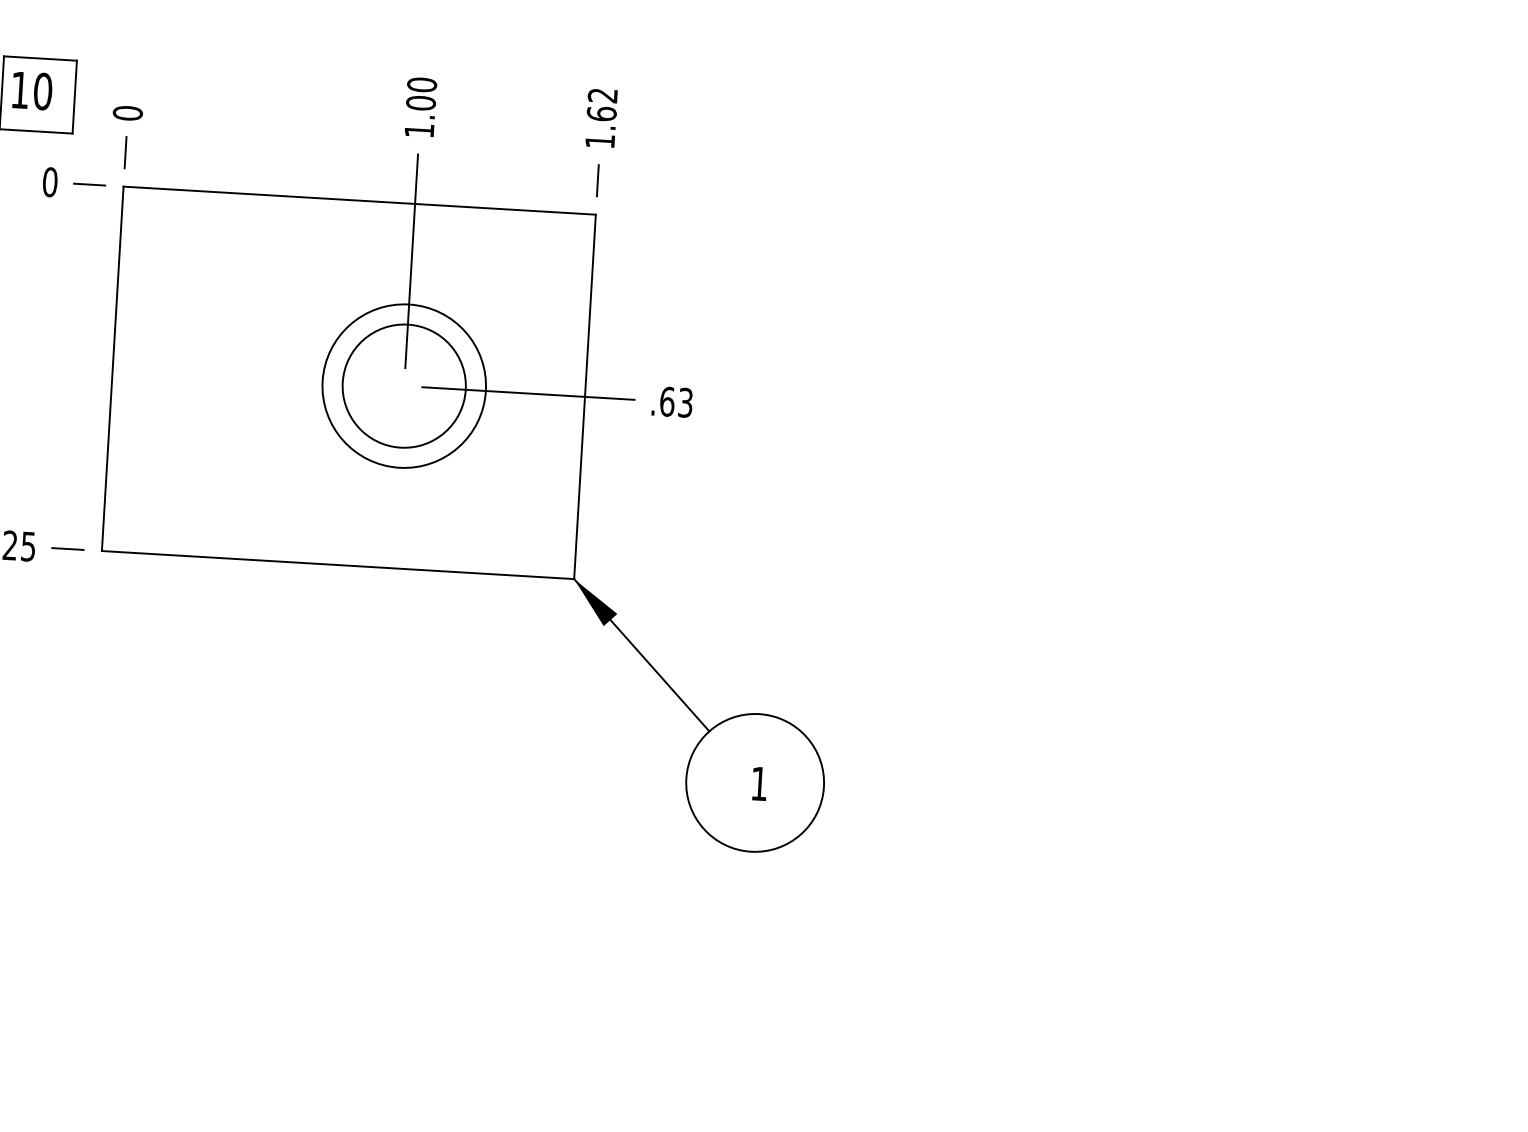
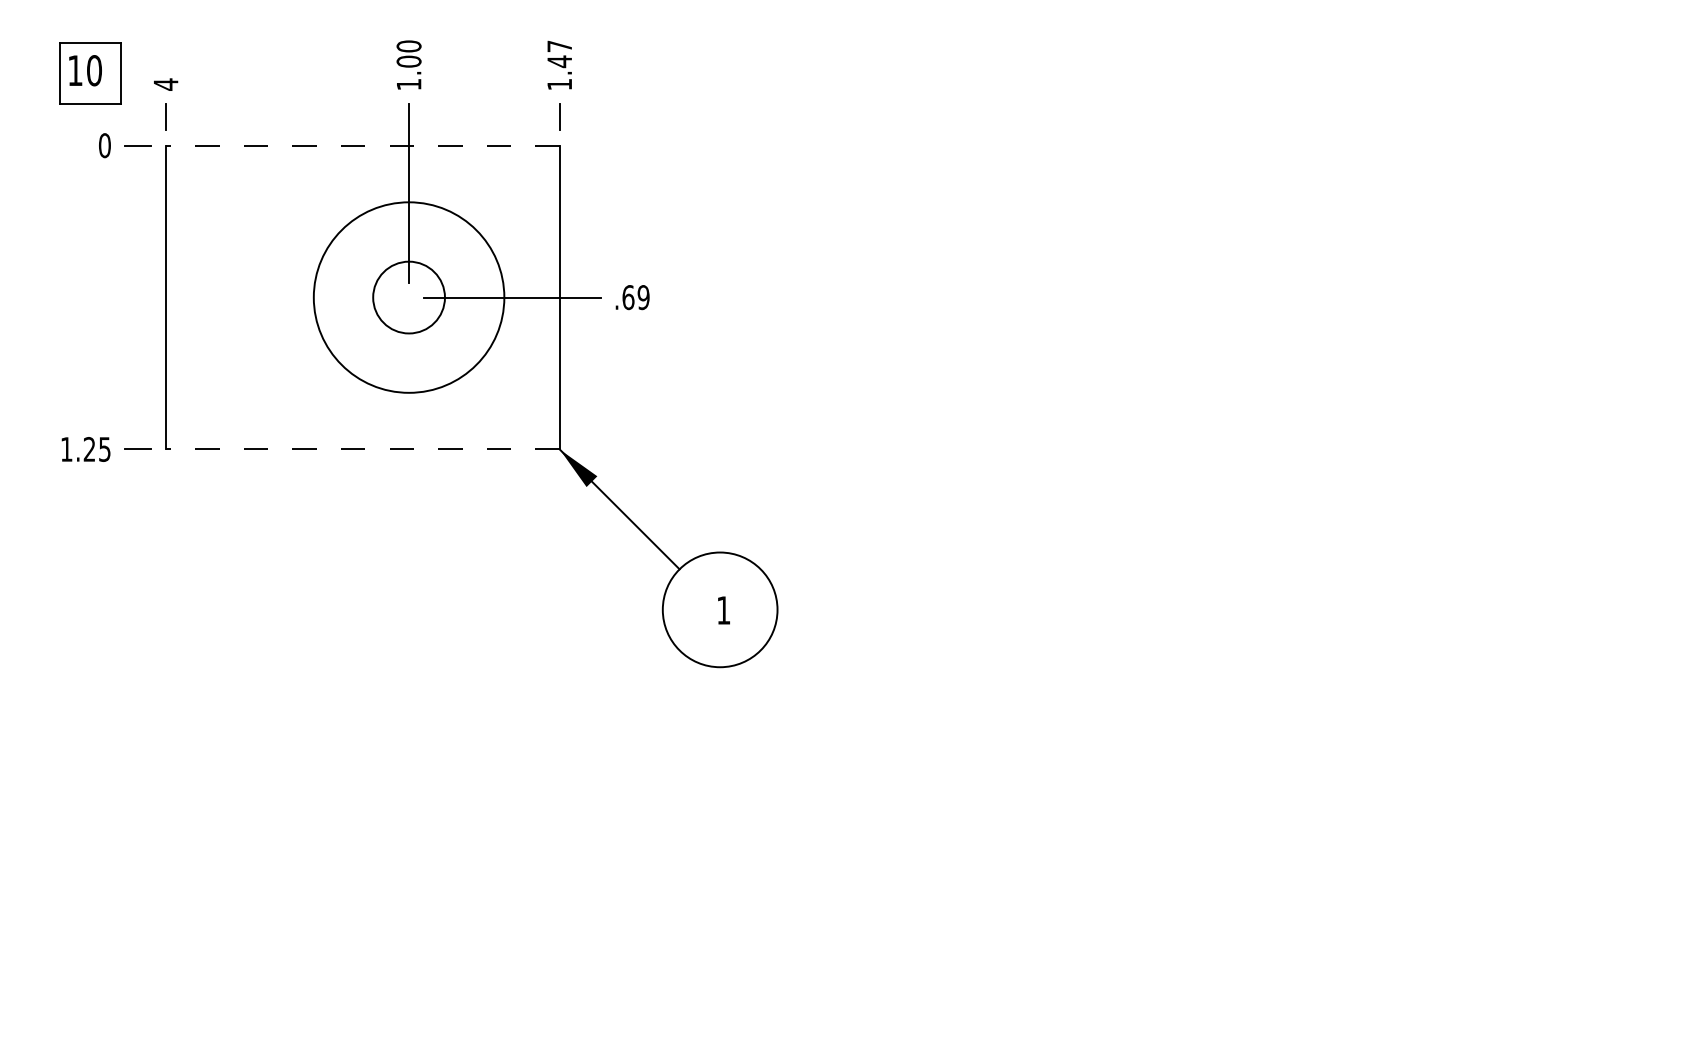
text: (602, 105) -> (559, 54), 1.62 -> 1.47
text: (127, 113) -> (165, 84), 0 -> 4
line: (359, 200) -> (362, 145), solid -> dashed
circle: (403, 386) -> (408, 297), size x0.7
circle: (404, 386) -> (409, 297), size x1.4
text: (685, 402) -> (643, 297), .63 -> .69
line: (337, 565) -> (362, 449), solid -> dashed

